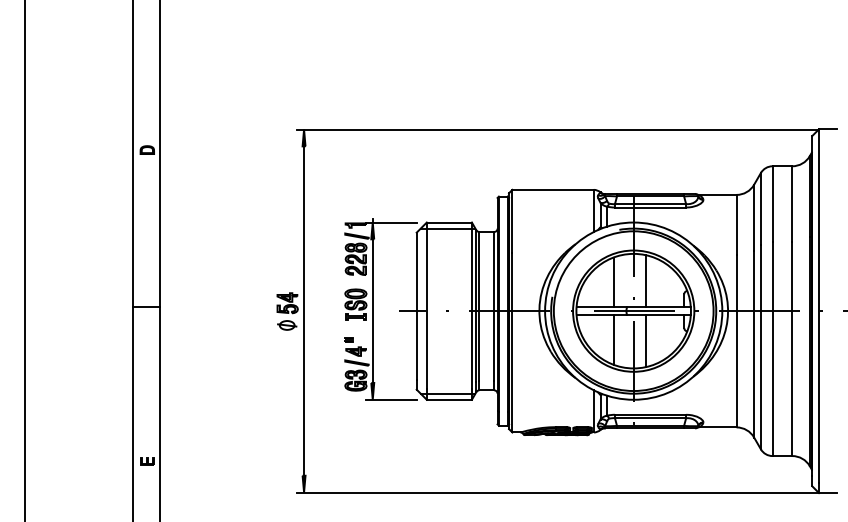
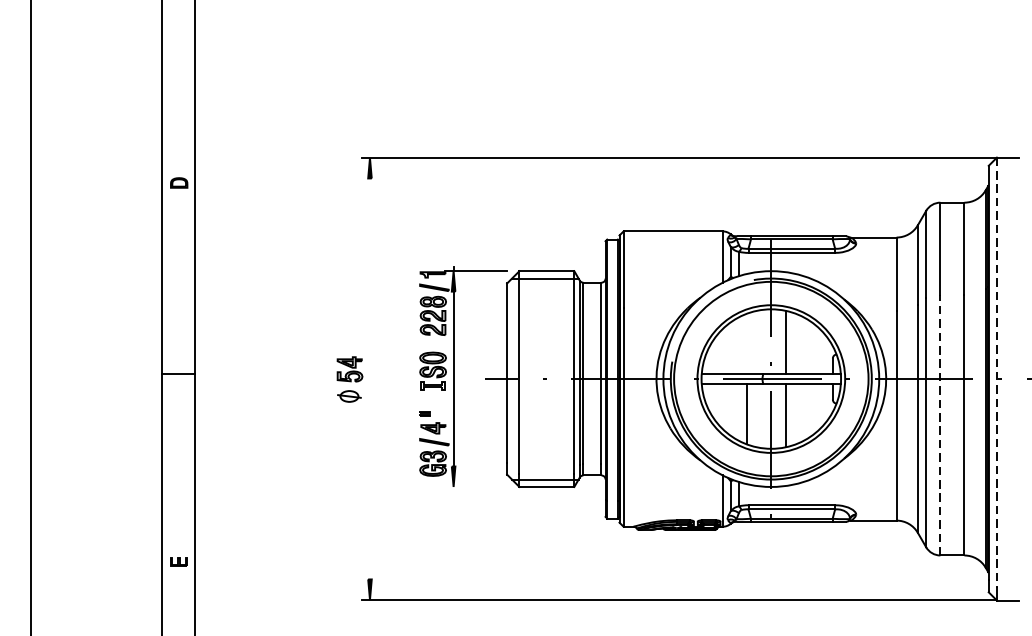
line: (613, 282) -> (746, 344), removed
line: (819, 305) -> (997, 372), solid -> dashed
line: (304, 310) -> (370, 378), removed
line: (772, 348) -> (940, 424), solid -> dashed
line: (391, 399) -> (476, 486), removed

